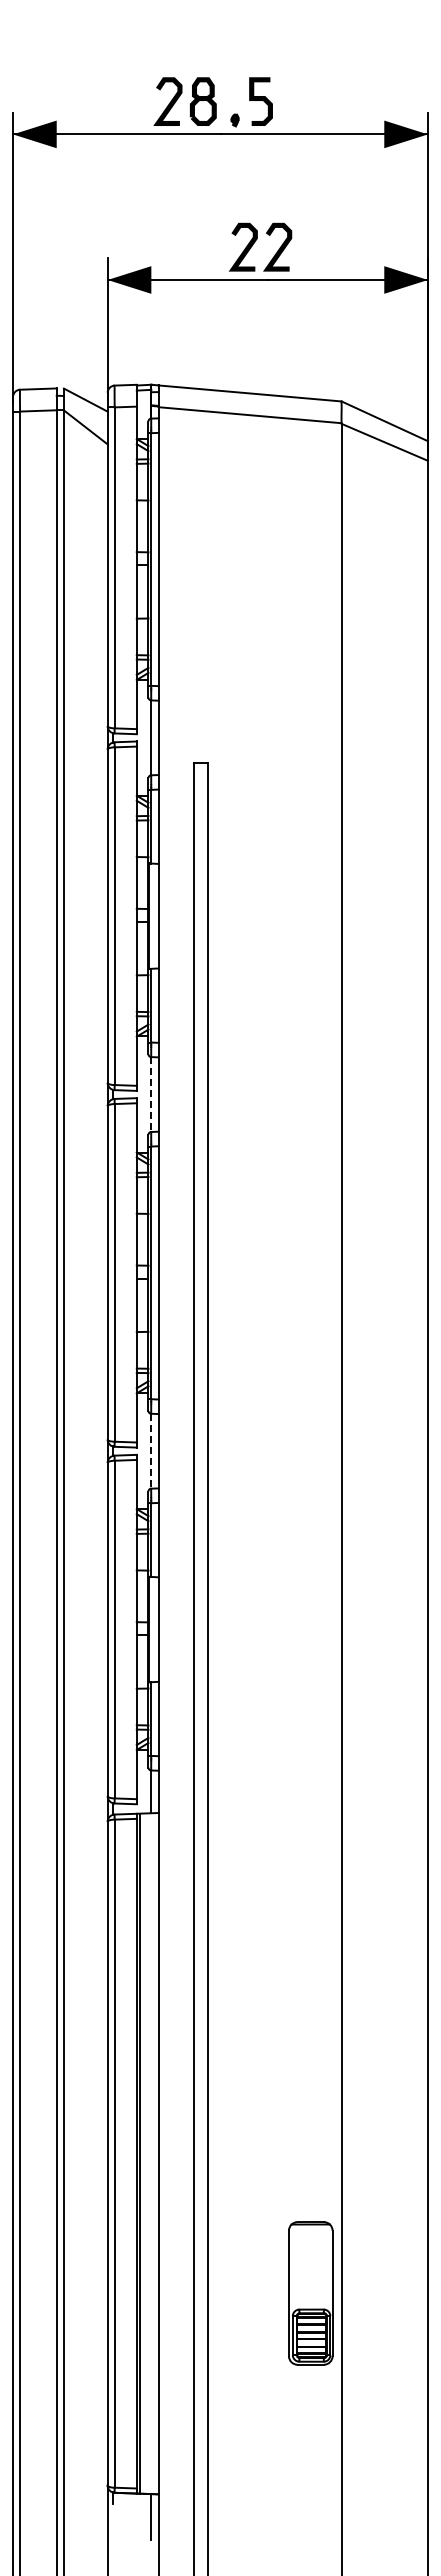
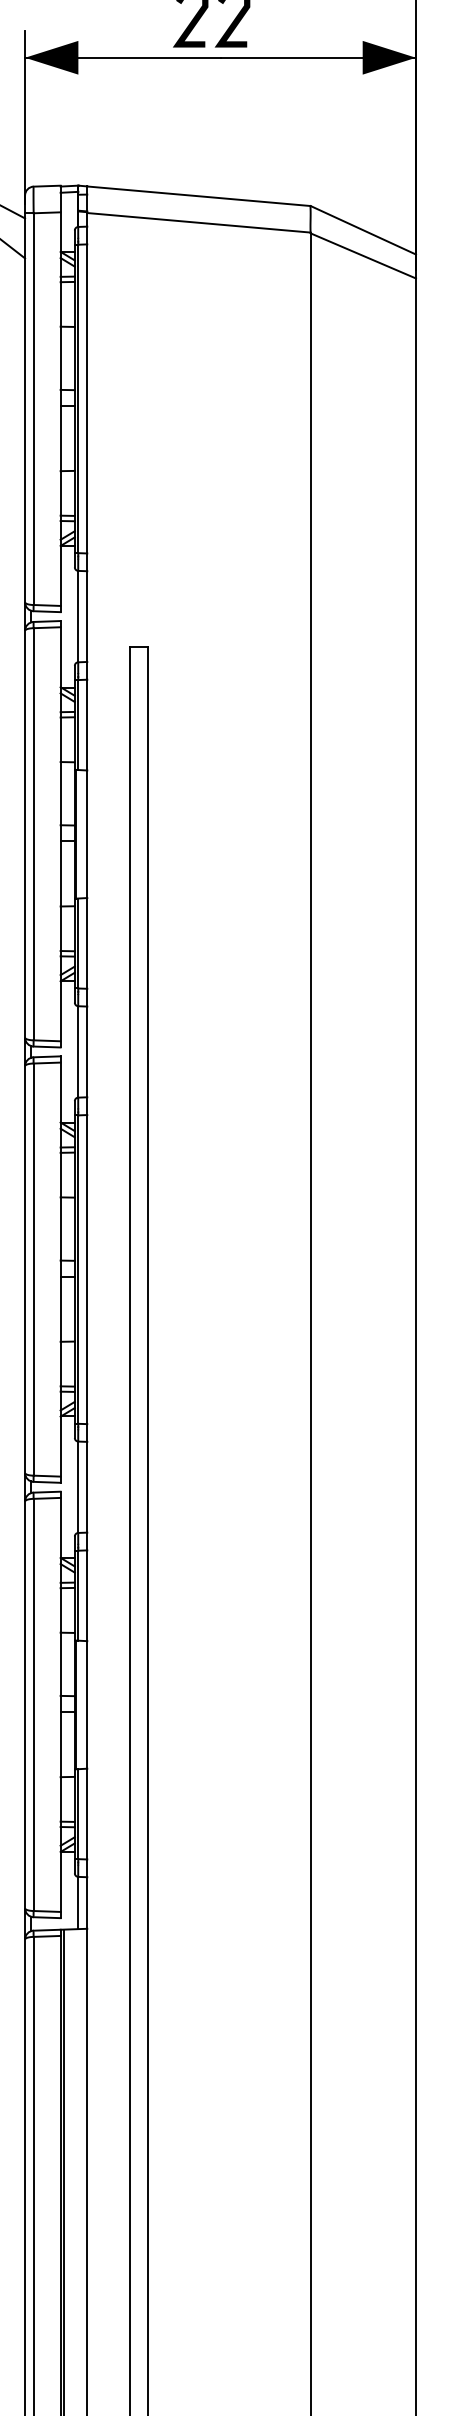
line: (151, 1095) -> (78, 1053), dashed -> solid
line: (151, 1451) -> (78, 1487), dashed -> solid

